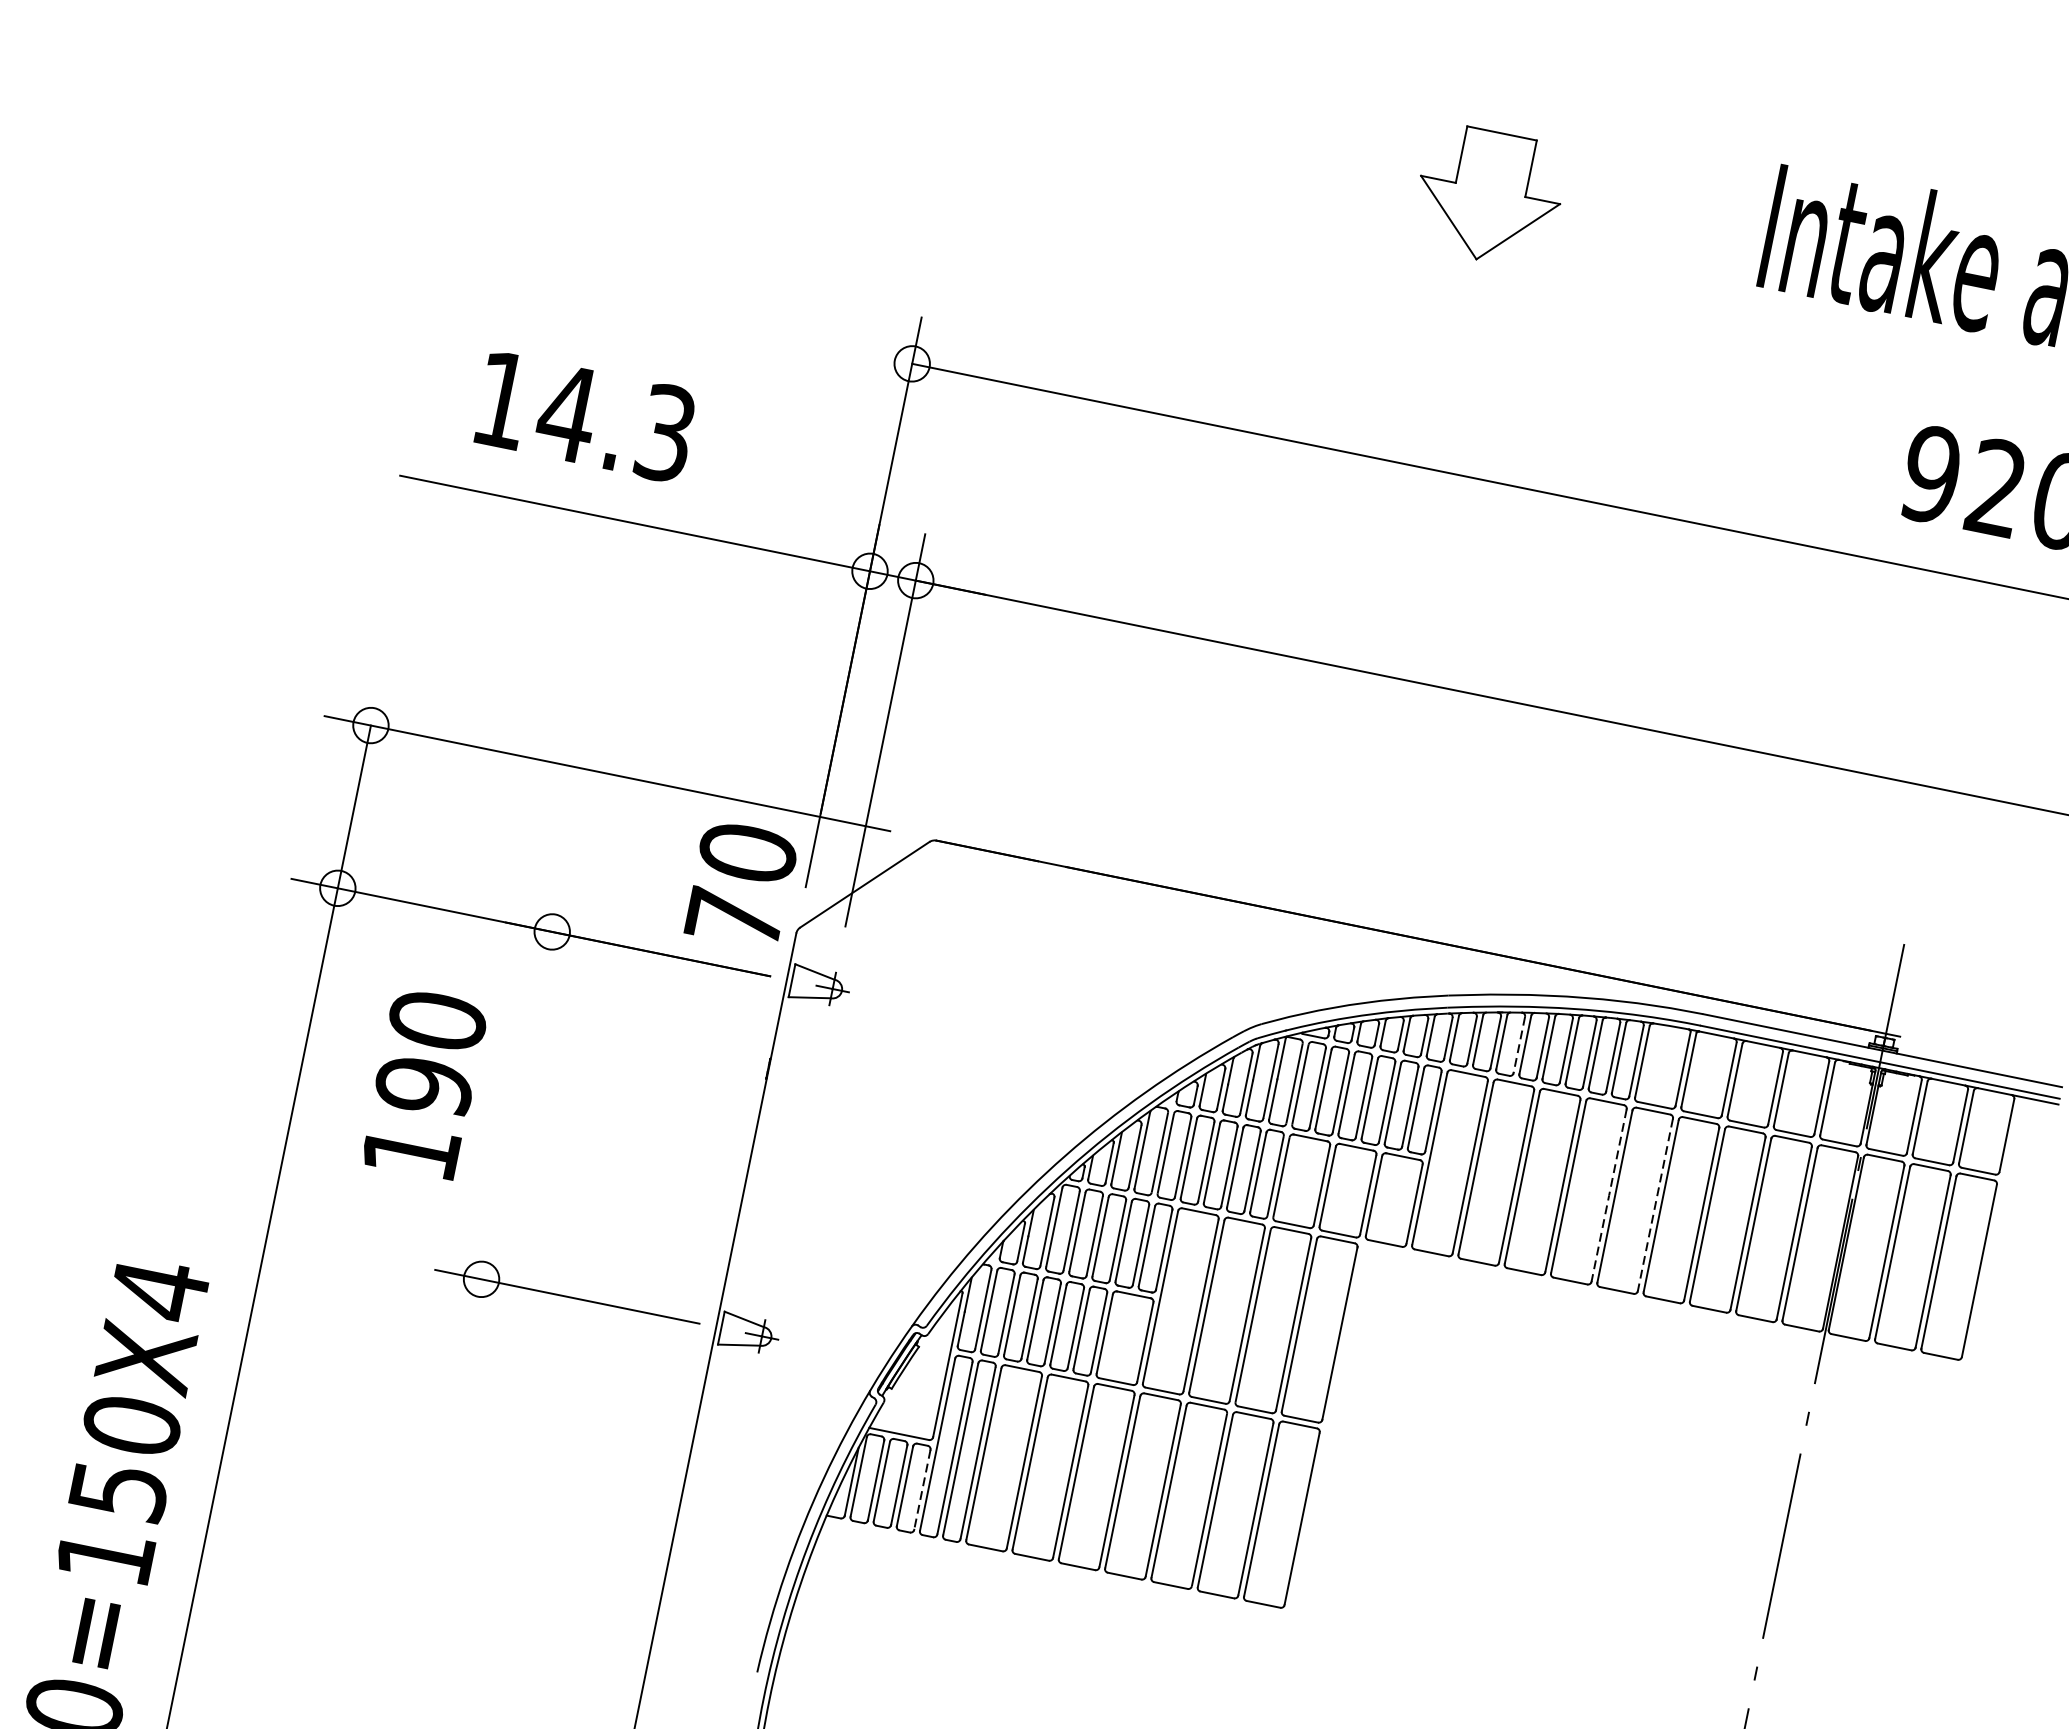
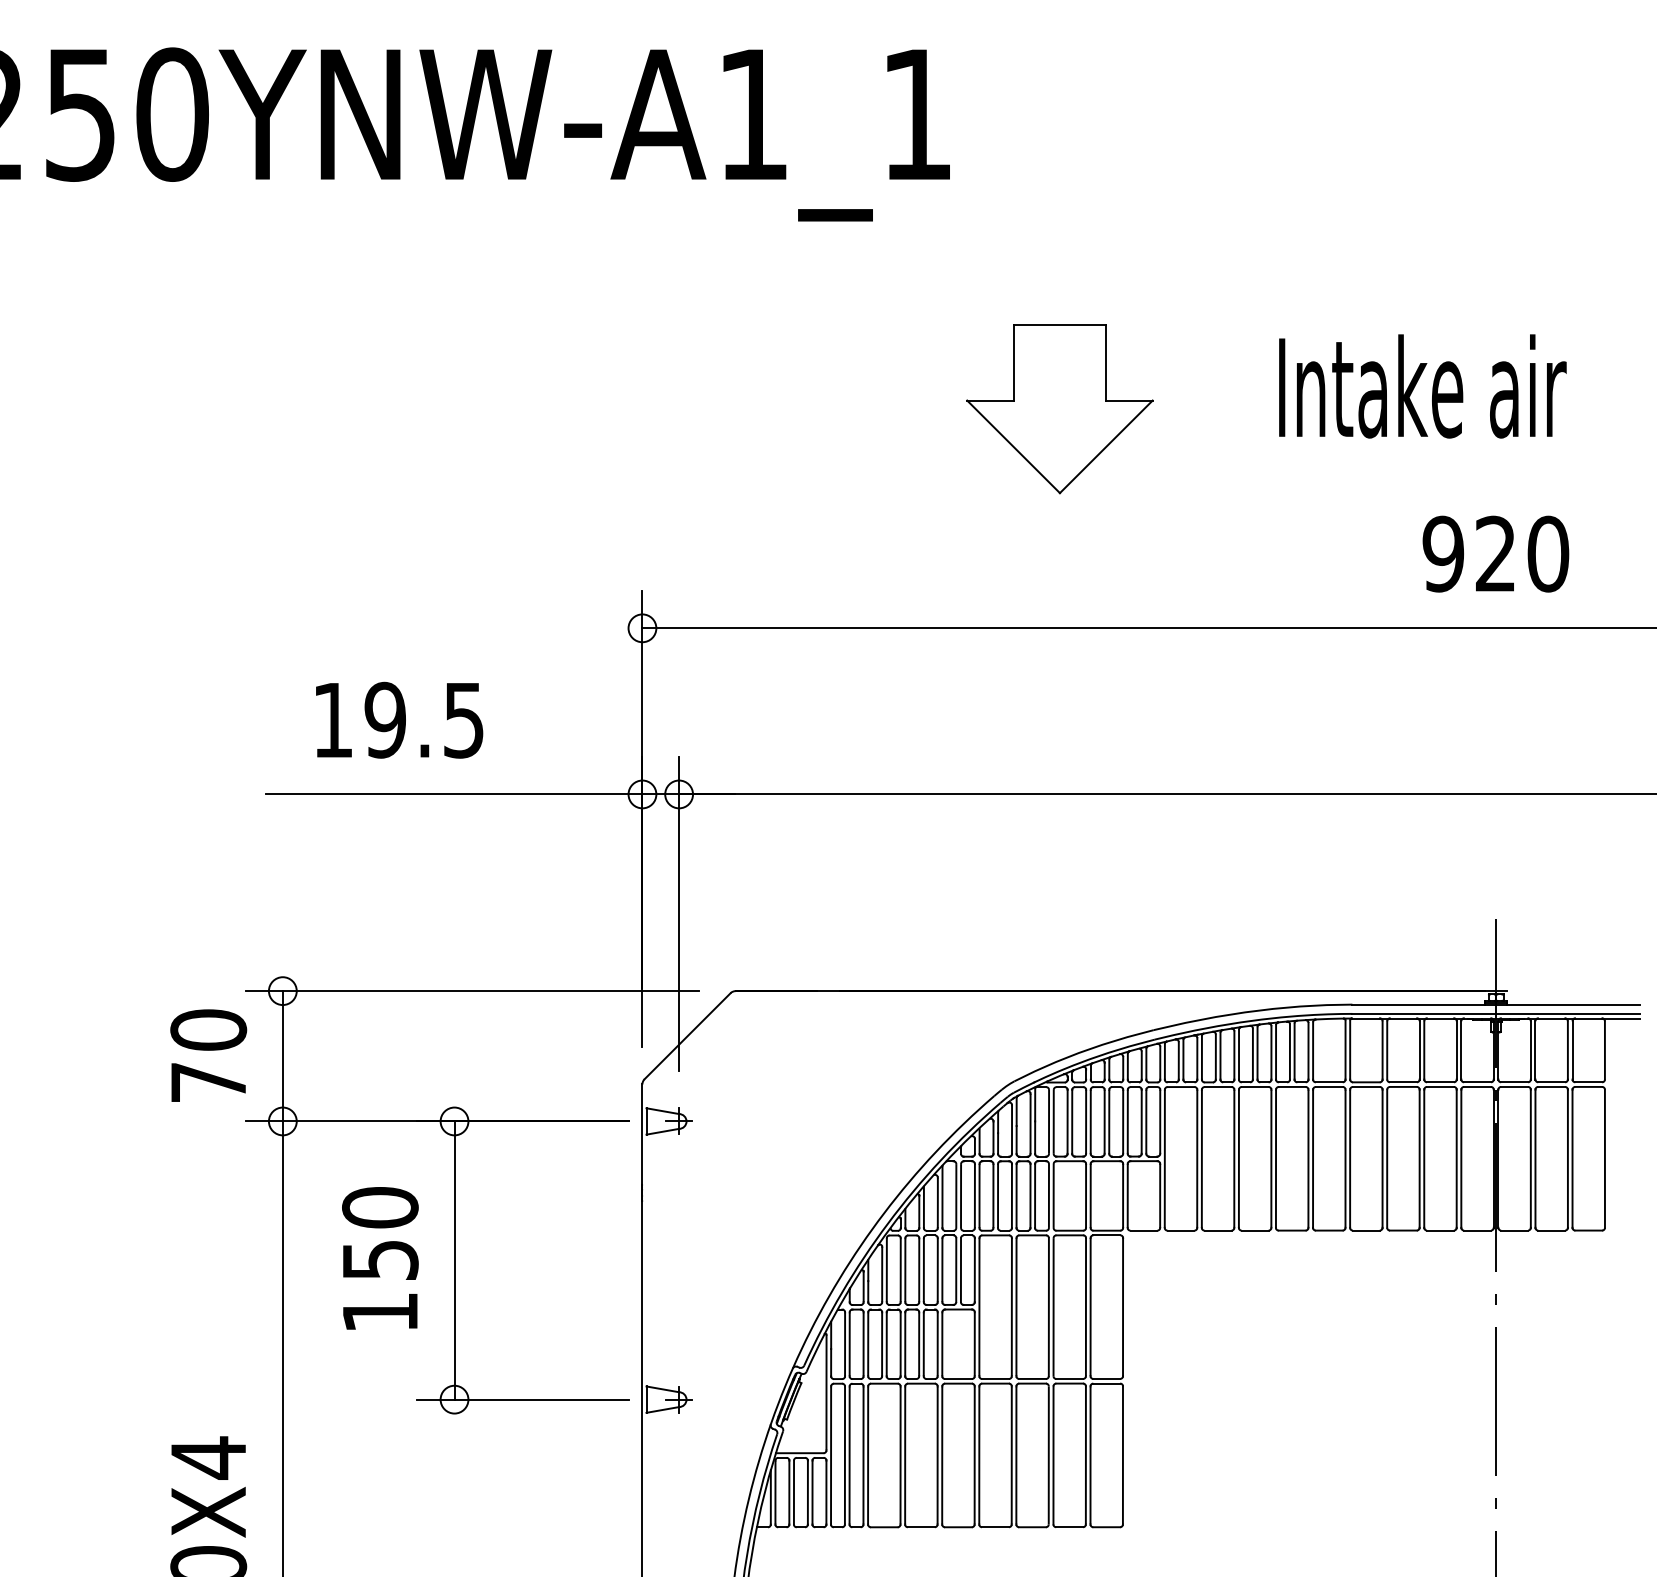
part: (1488, 196) -> (1059, 409), size x1.67
text: (615, 422) -> (423, 719), 14.3 -> 19.5
text: (741, 884) -> (208, 1055), moved
line: (1518, 1045) -> (1215, 1057), dashed -> solid
text: (424, 1086) -> (380, 1260), 190 -> 150
line: (516, 1105) -> (454, 1260), added
line: (1609, 1195) -> (1308, 1158), dashed -> solid
line: (1655, 1204) -> (1345, 1158), dashed -> solid
line: (922, 1489) -> (826, 1492), dashed -> solid

